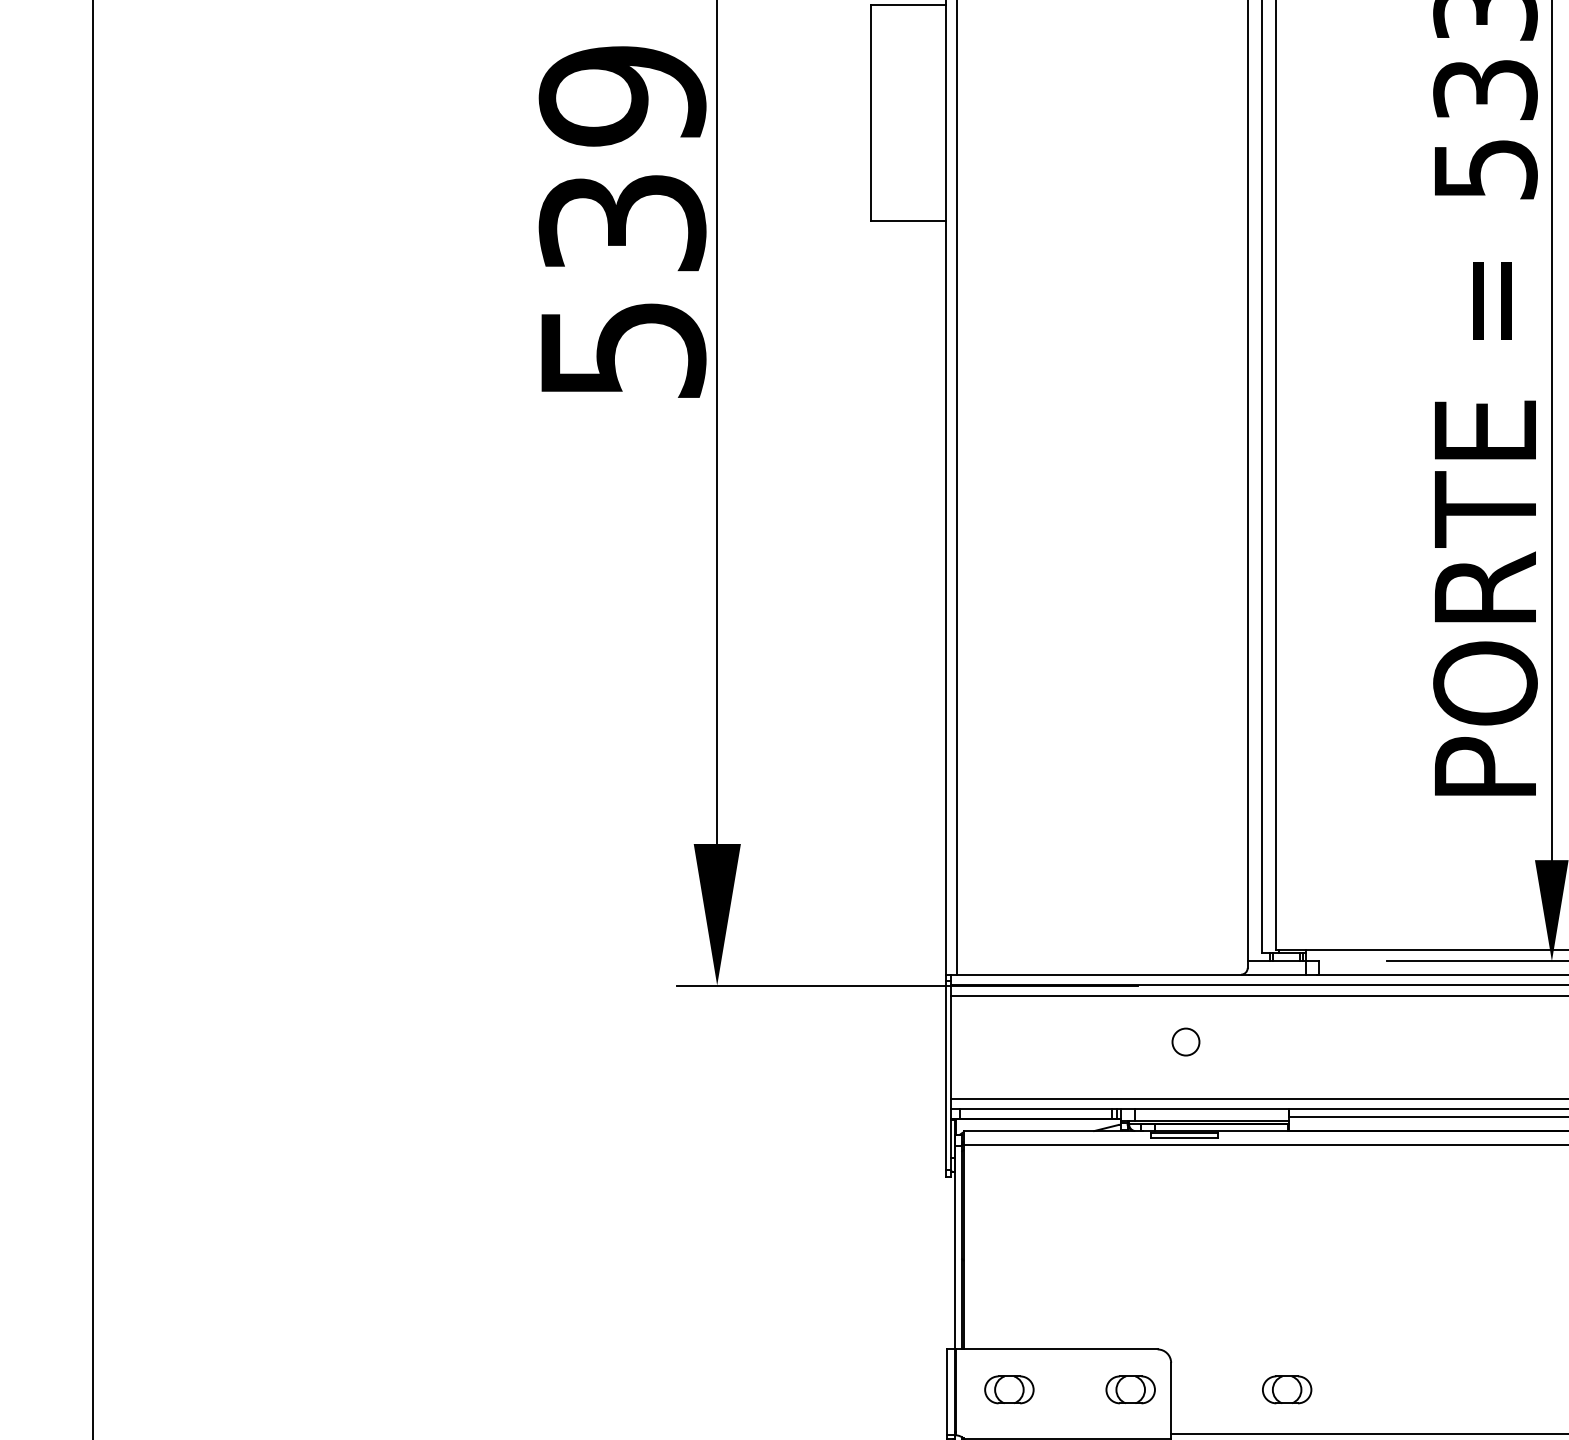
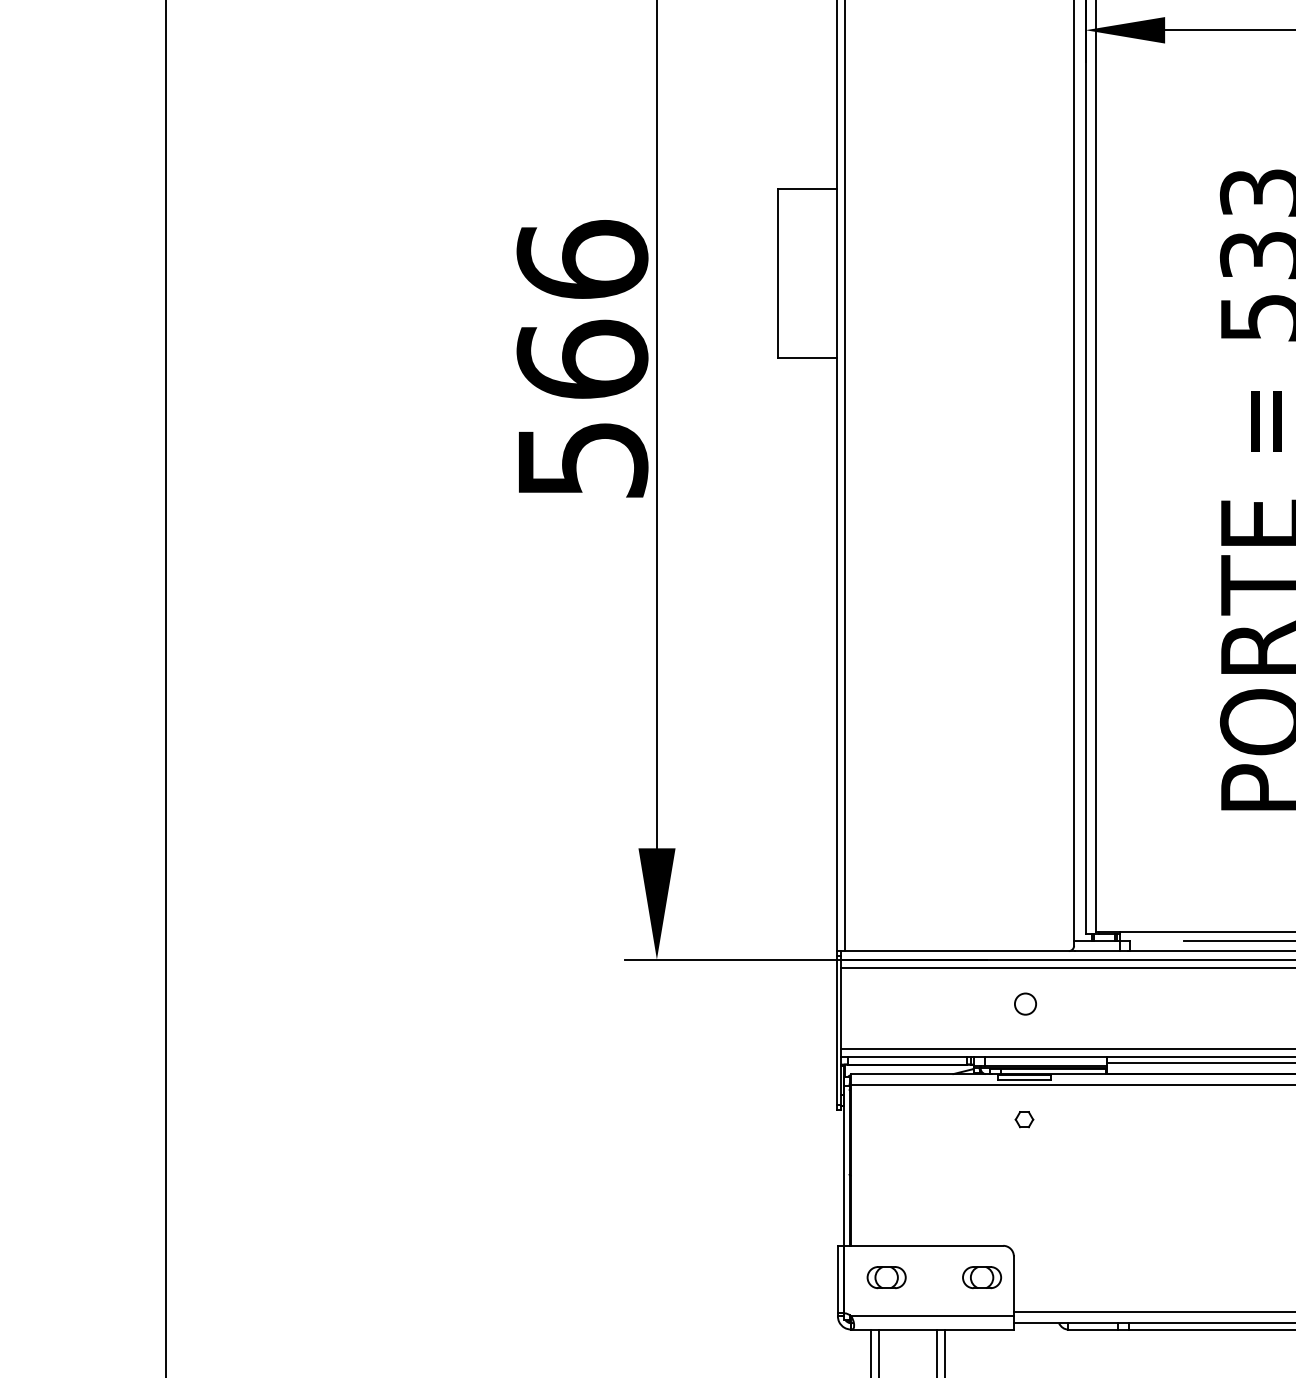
text: (622, 158) -> (582, 309), 539 -> 566
part: (1184, 1188) -> (1024, 1119), added
part: (1287, 1389) -> (1105, 1277), removed

